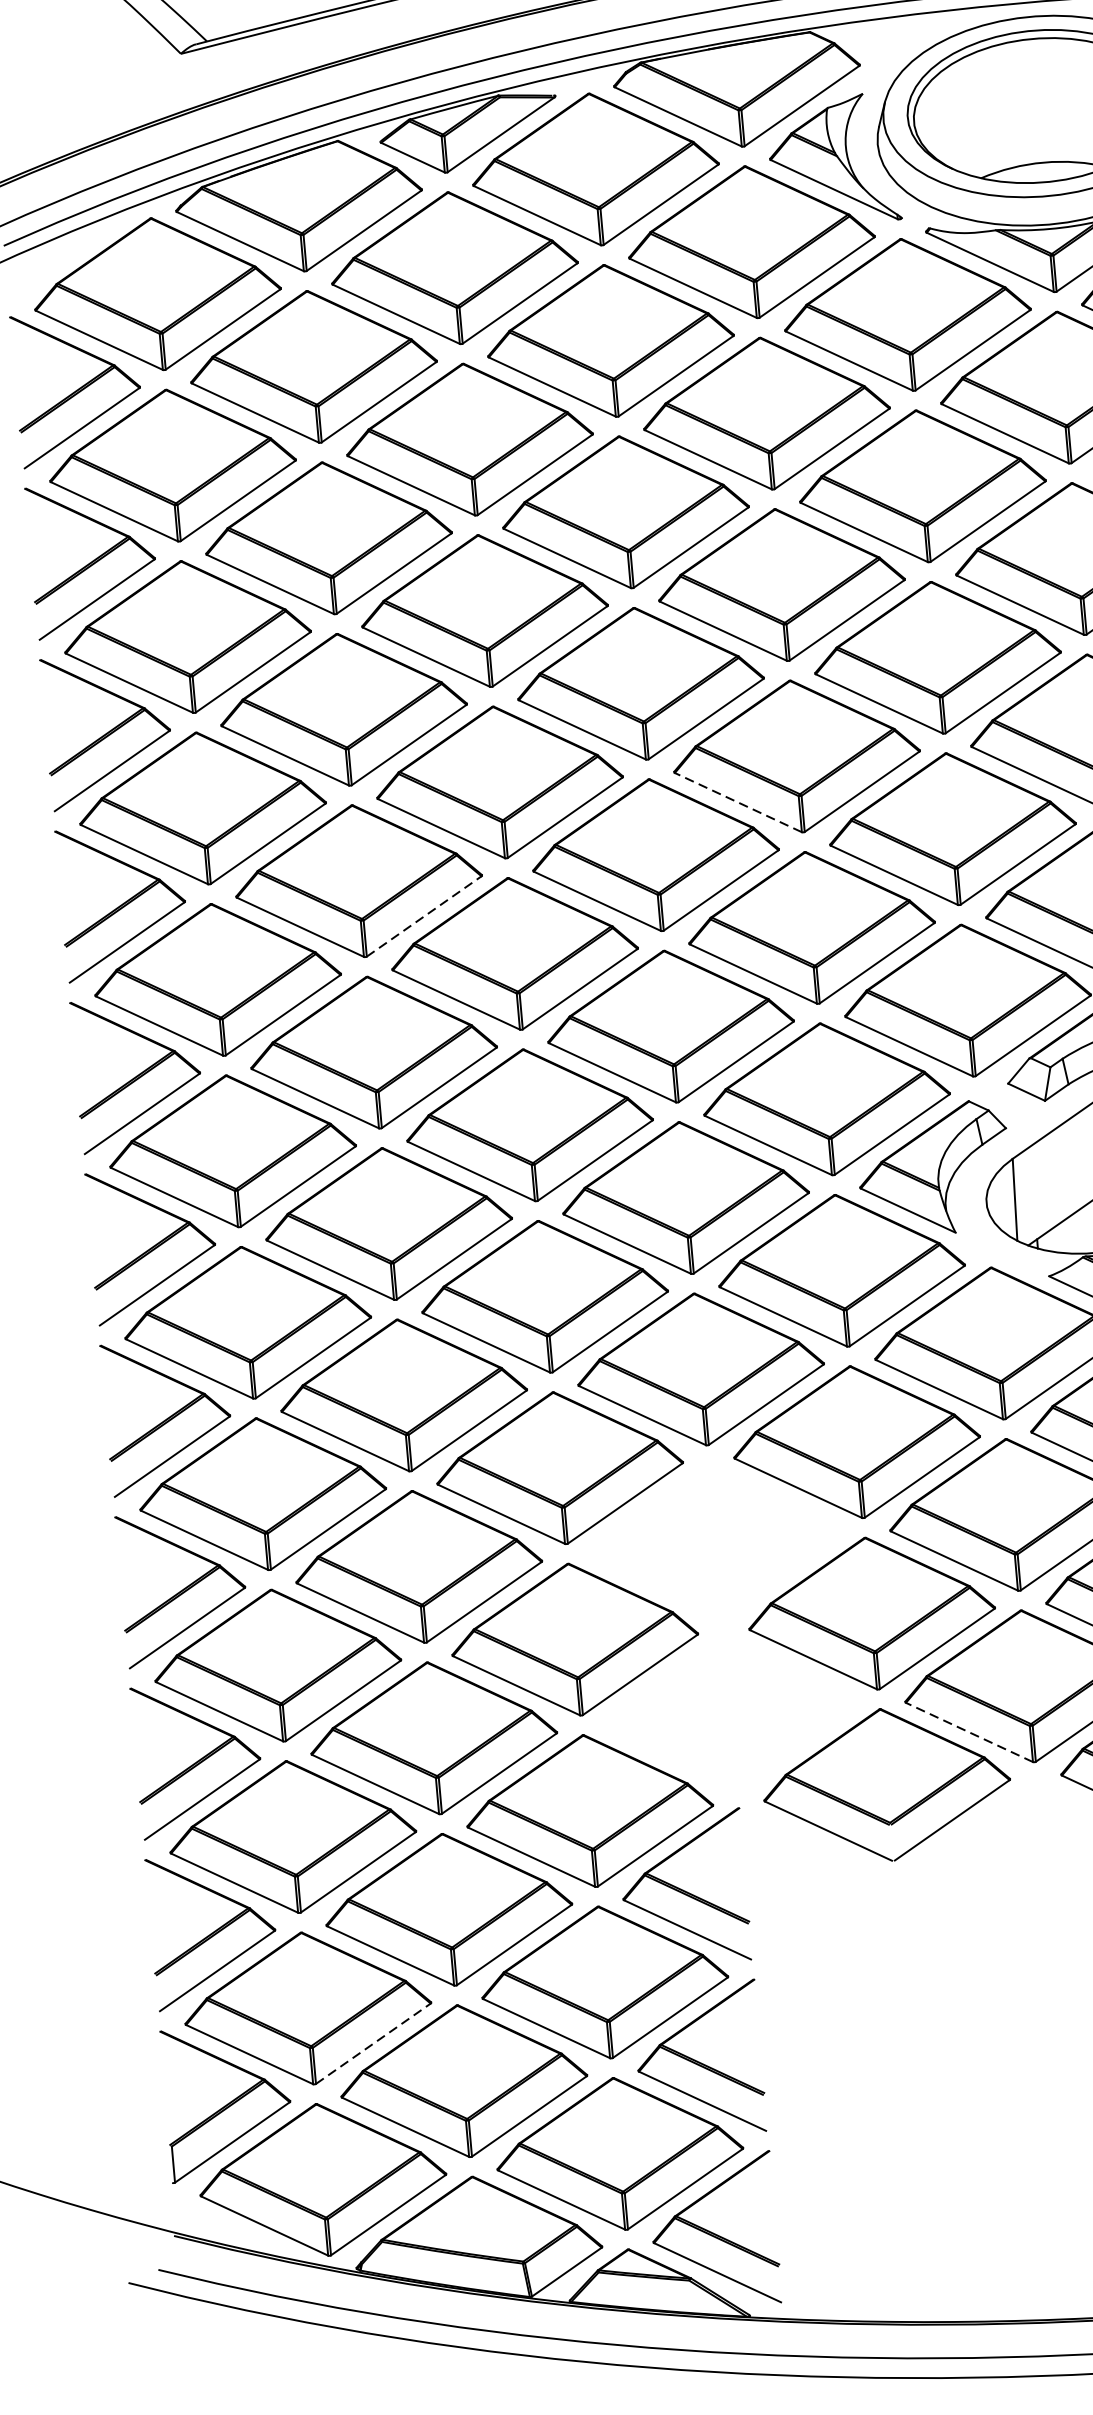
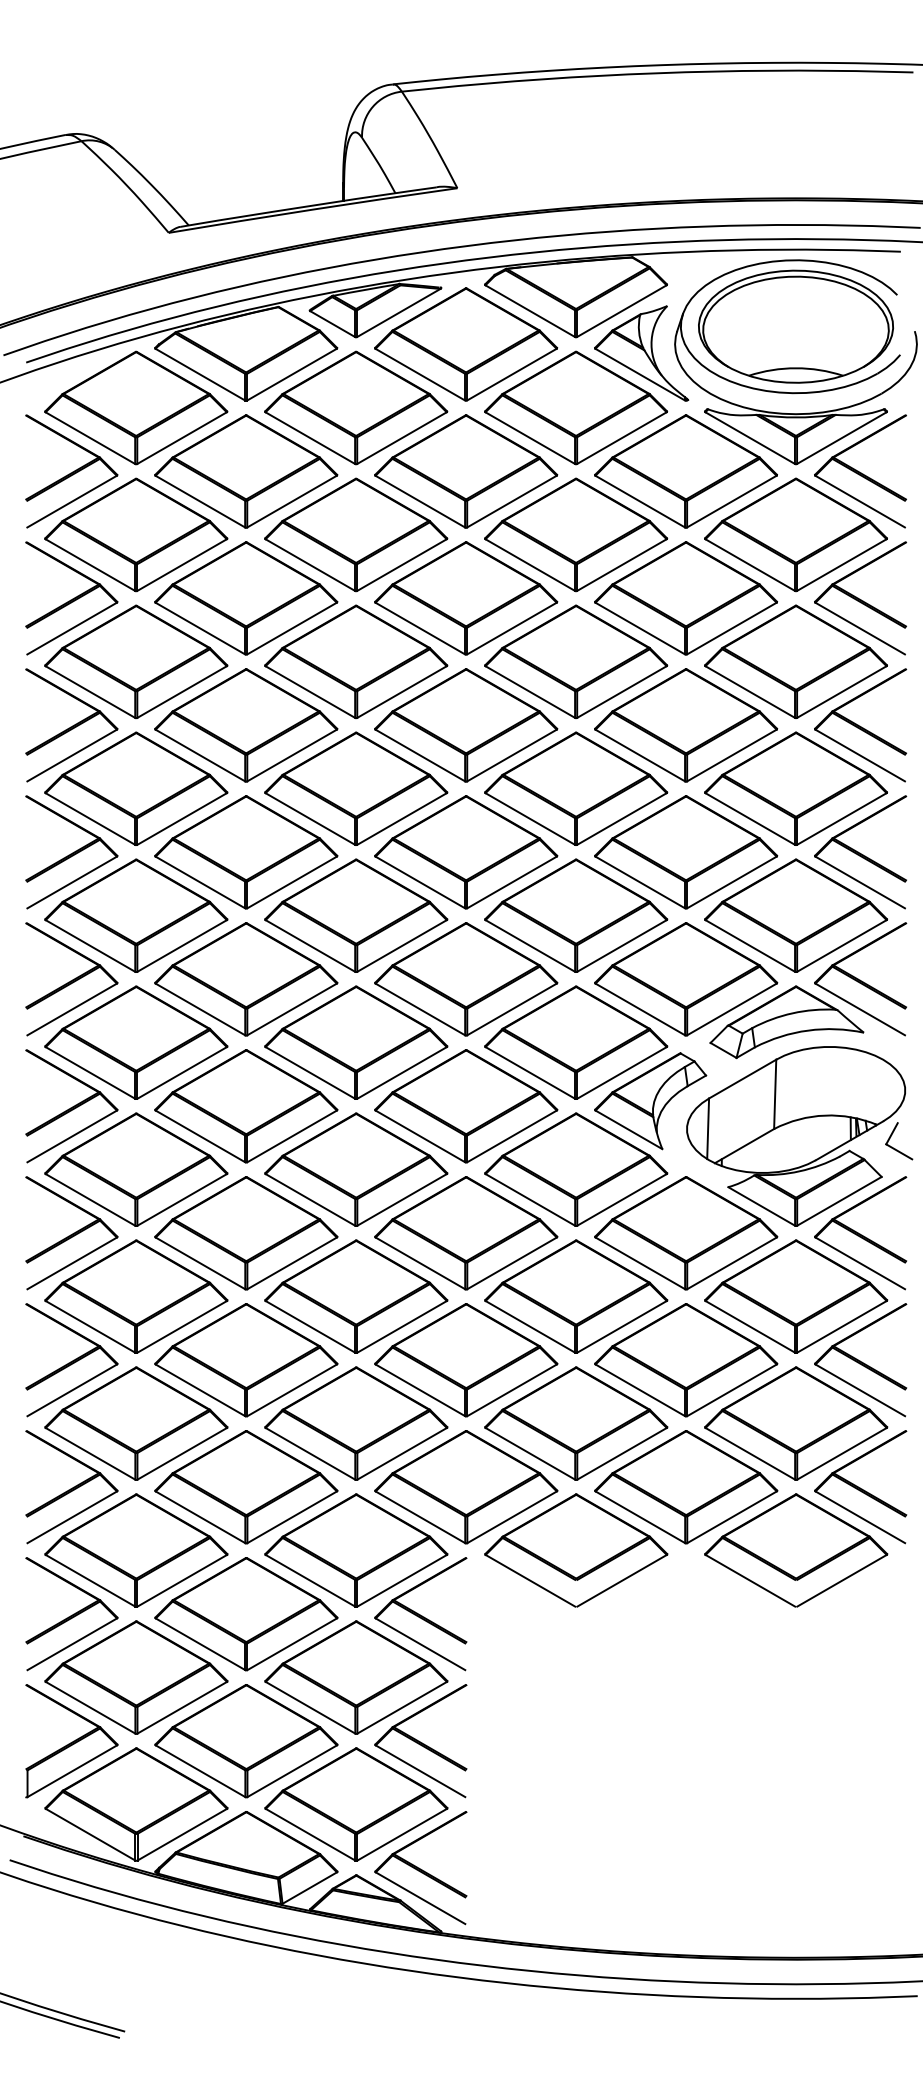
line: (738, 803) -> (530, 819), dashed -> solid
line: (424, 916) -> (292, 882), dashed -> solid
part: (716, 1541) -> (466, 1360), added
part: (731, 1712) -> (466, 1487), added
line: (969, 1732) -> (640, 1517), dashed -> solid
line: (373, 2043) -> (182, 1707), dashed -> solid

